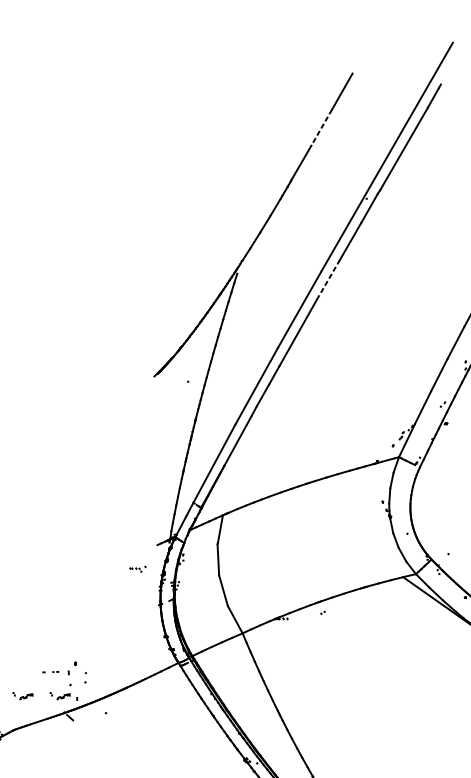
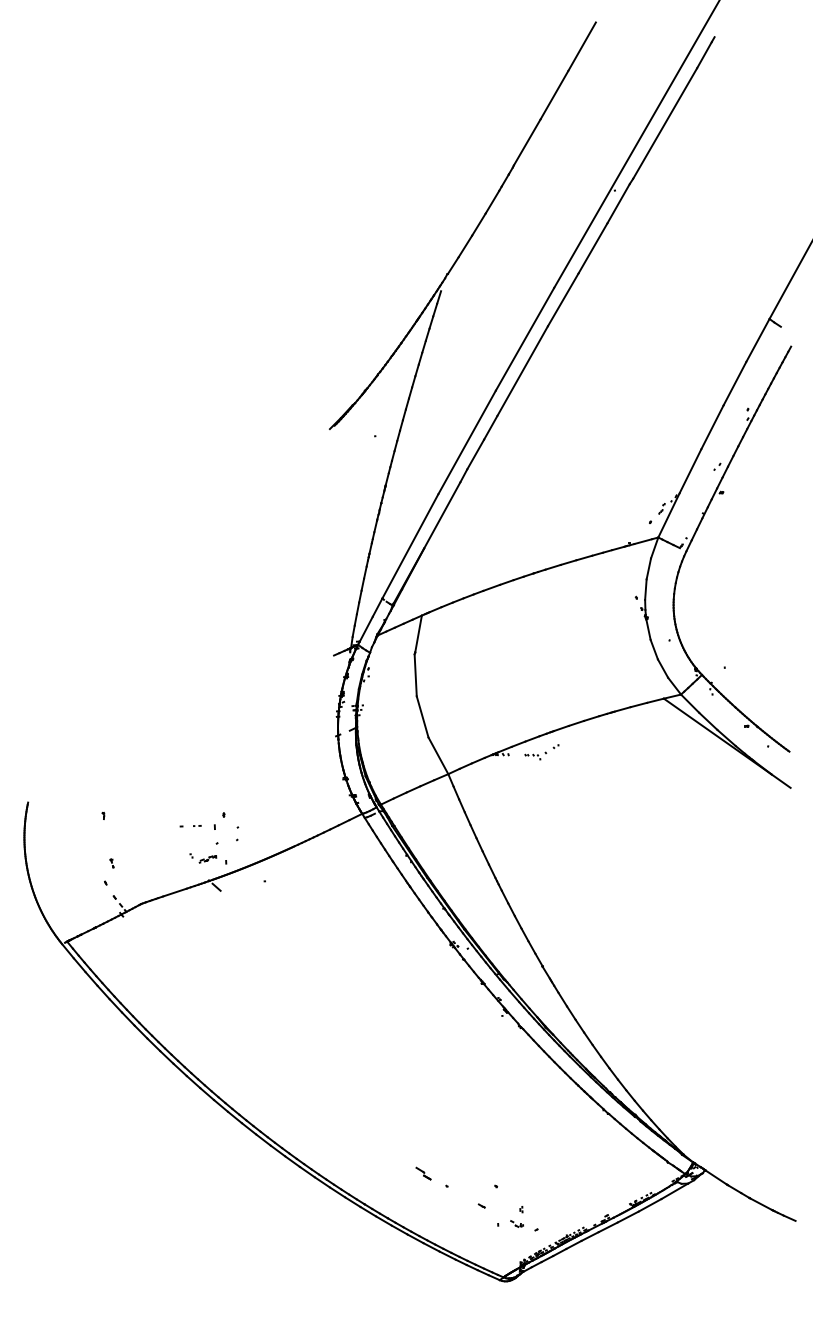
line: (321, 127) -> (554, 95), dashed -> solid
line: (328, 279) -> (563, 299), dashed -> solid
part: (137, 568) -> (535, 755), moved
part: (23, 696) -> (153, 858), removed

